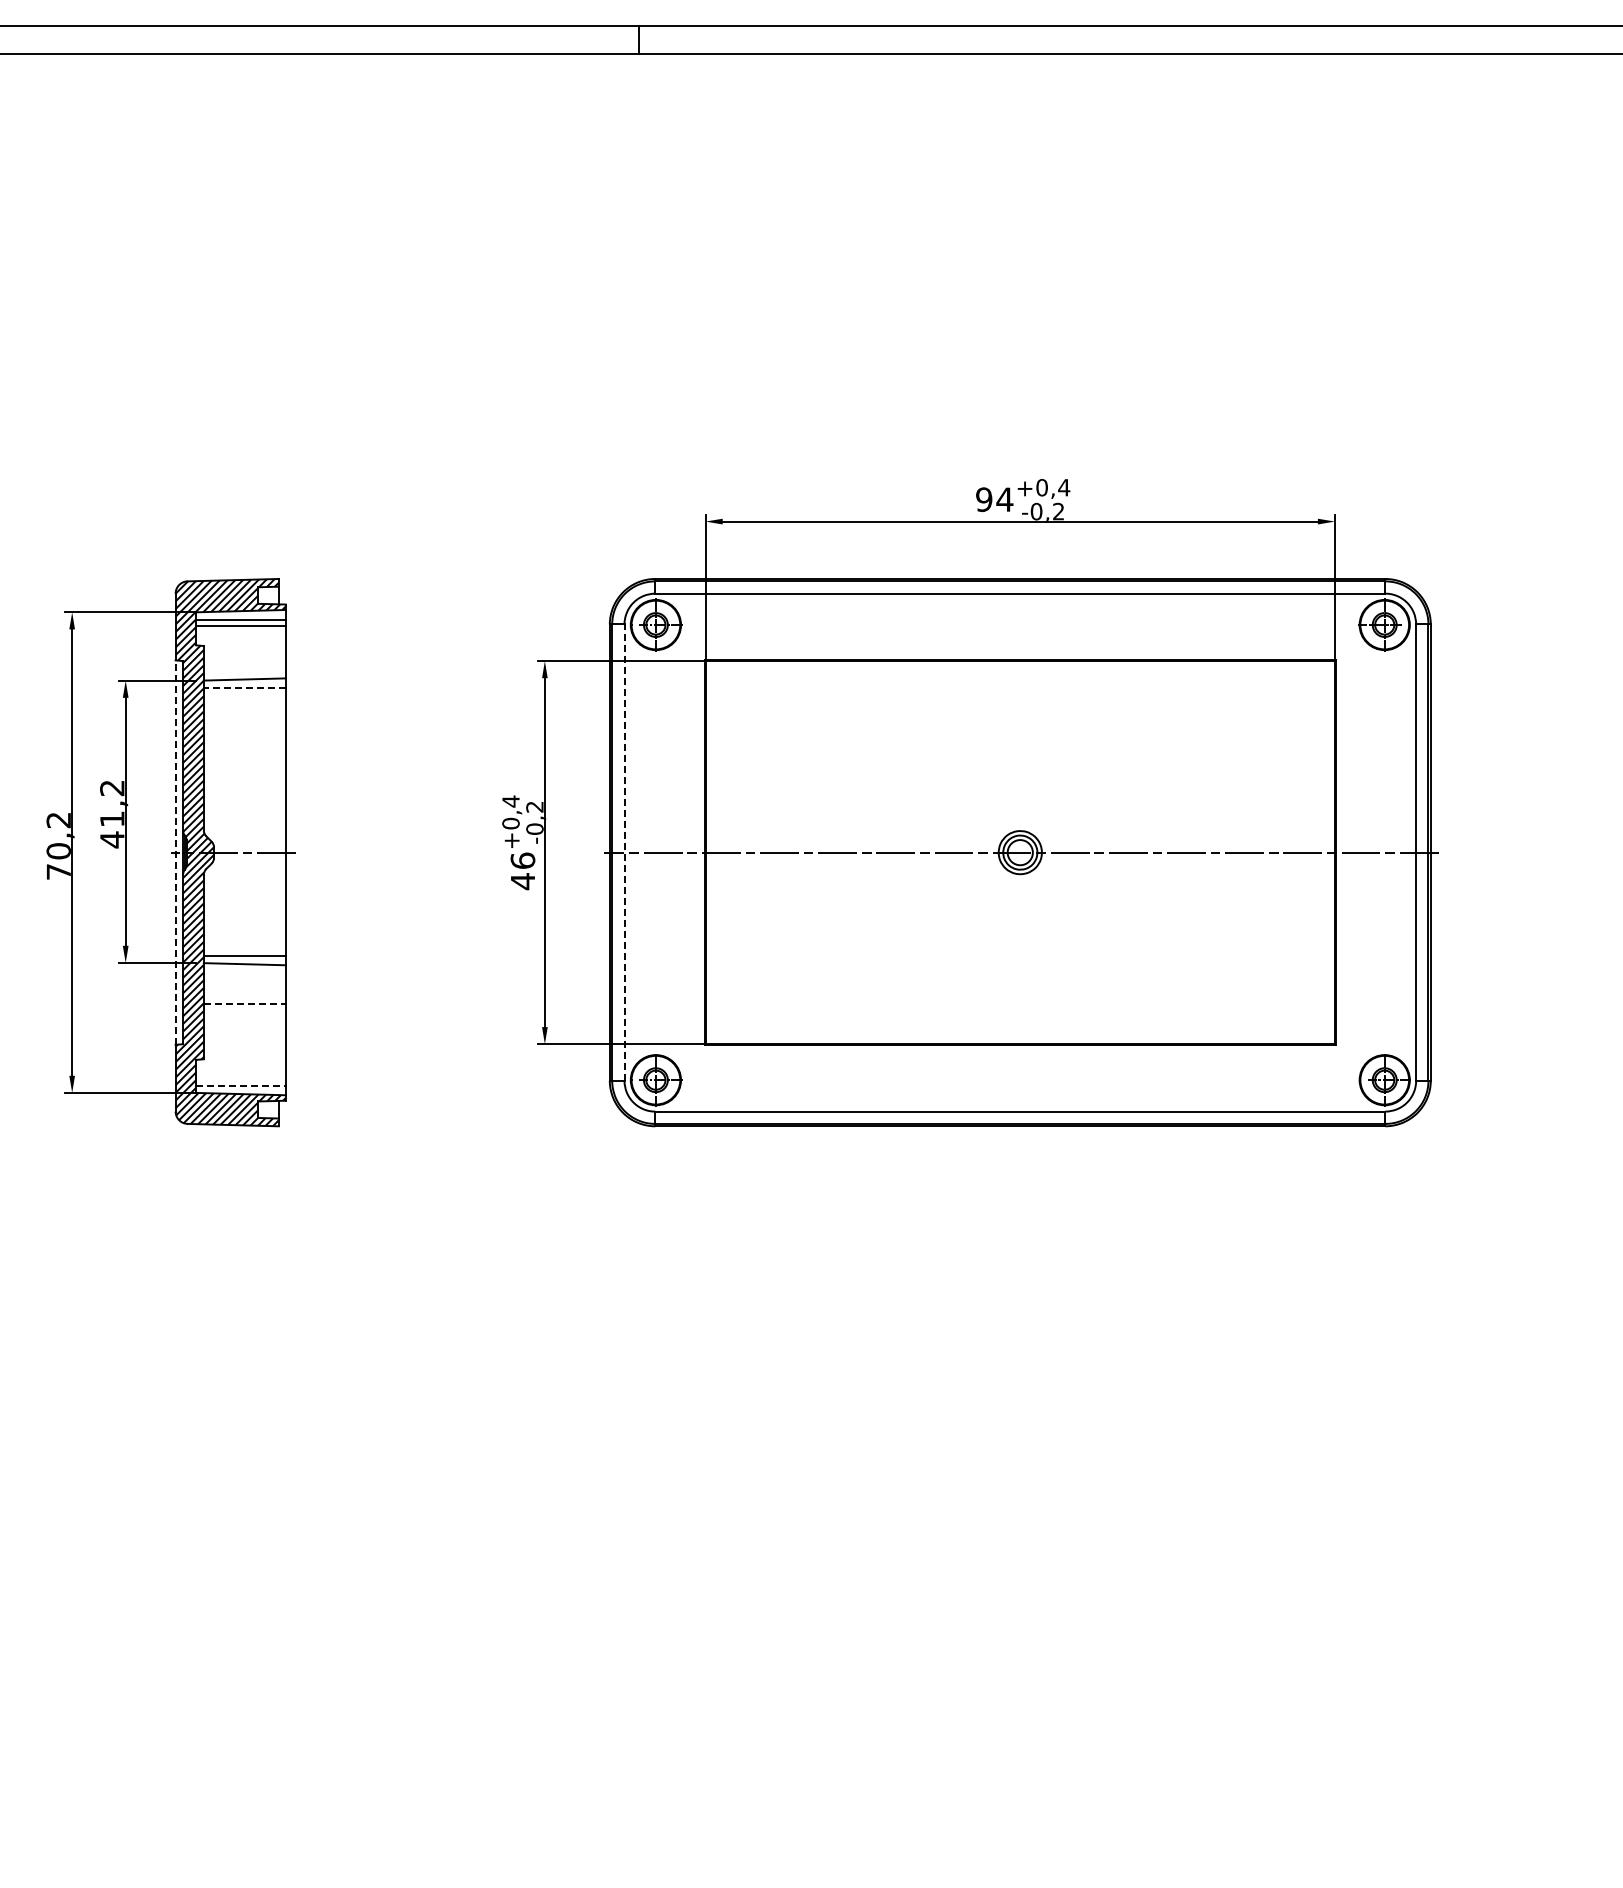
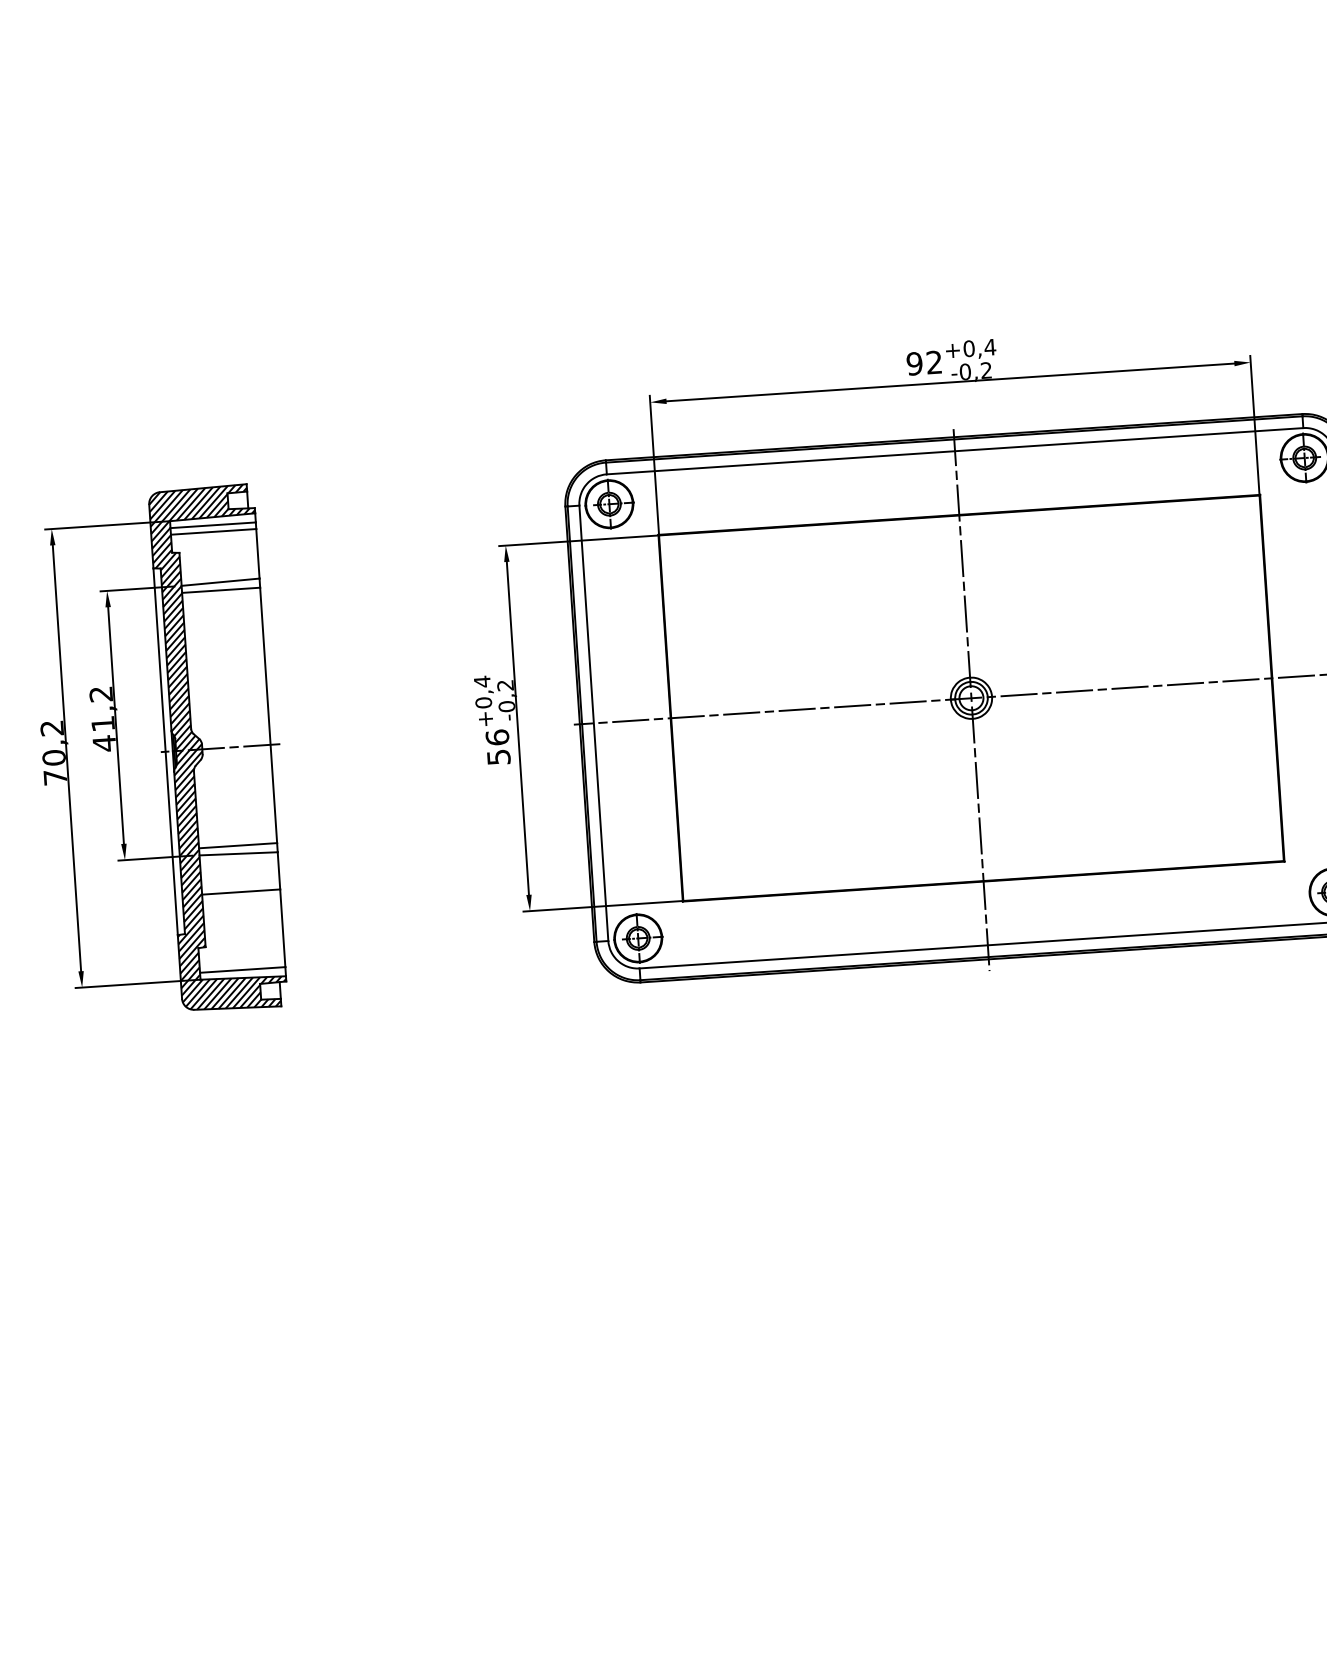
text: (1004, 499) -> (934, 362), 94 -> 92
line: (244, 687) -> (220, 589), dashed -> solid
line: (175, 852) -> (165, 751), dashed -> solid
line: (624, 852) -> (593, 723), dashed -> solid
line: (1020, 854) -> (971, 700), added
text: (523, 881) -> (499, 757), 46 -> 56
line: (244, 1004) -> (240, 892), dashed -> solid
line: (240, 1085) -> (242, 969), dashed -> solid

